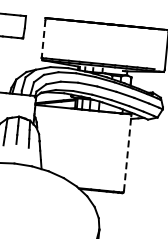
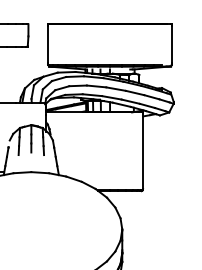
line: (44, 38) -> (48, 44), dashed -> solid
line: (128, 153) -> (143, 151), dashed -> solid

